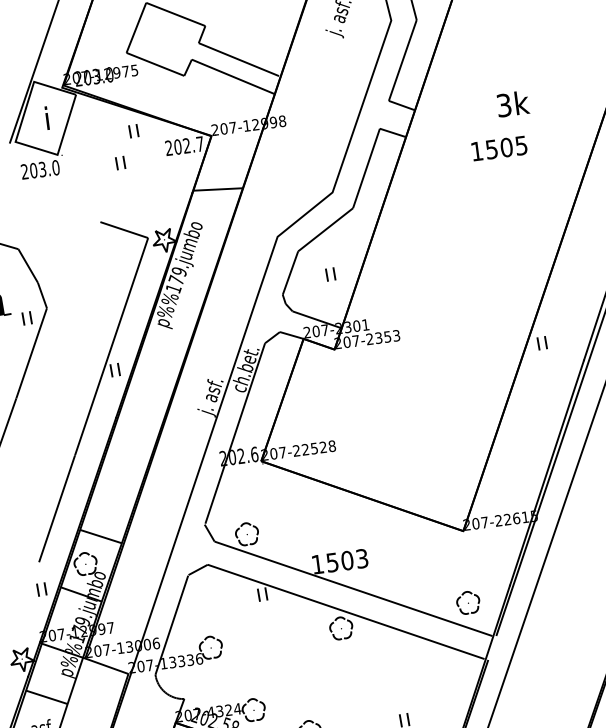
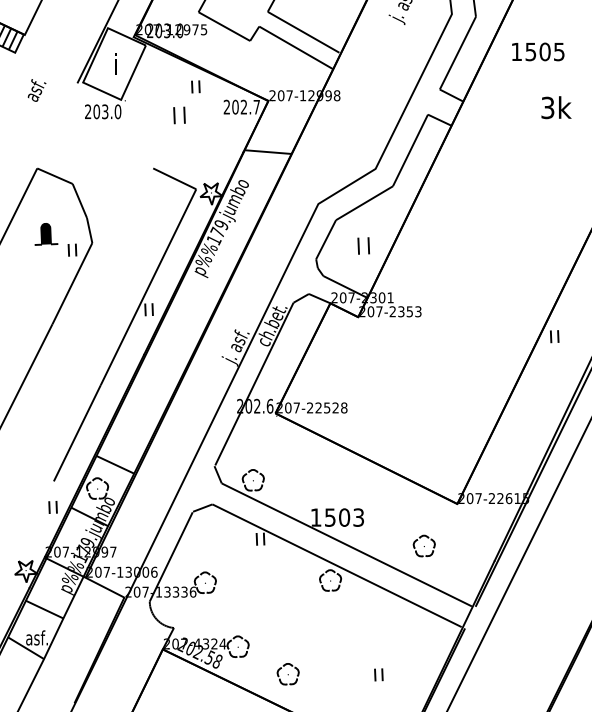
text: (499, 148) -> (538, 51), moved
part: (120, 162) -> (179, 114), size x1.4
part: (330, 274) -> (363, 245), size x1.4
part: (467, 602) -> (423, 545), moved

